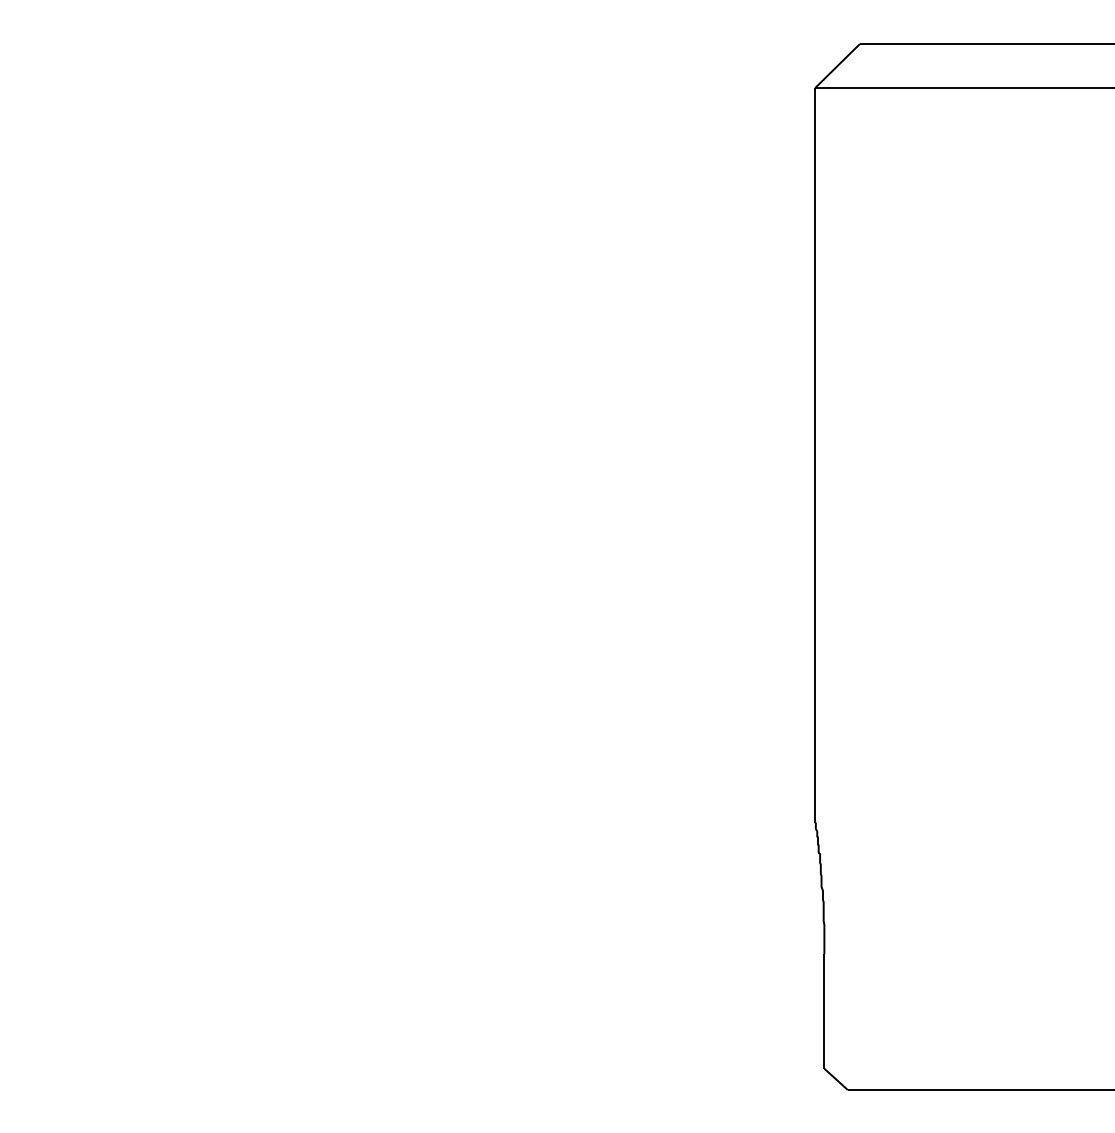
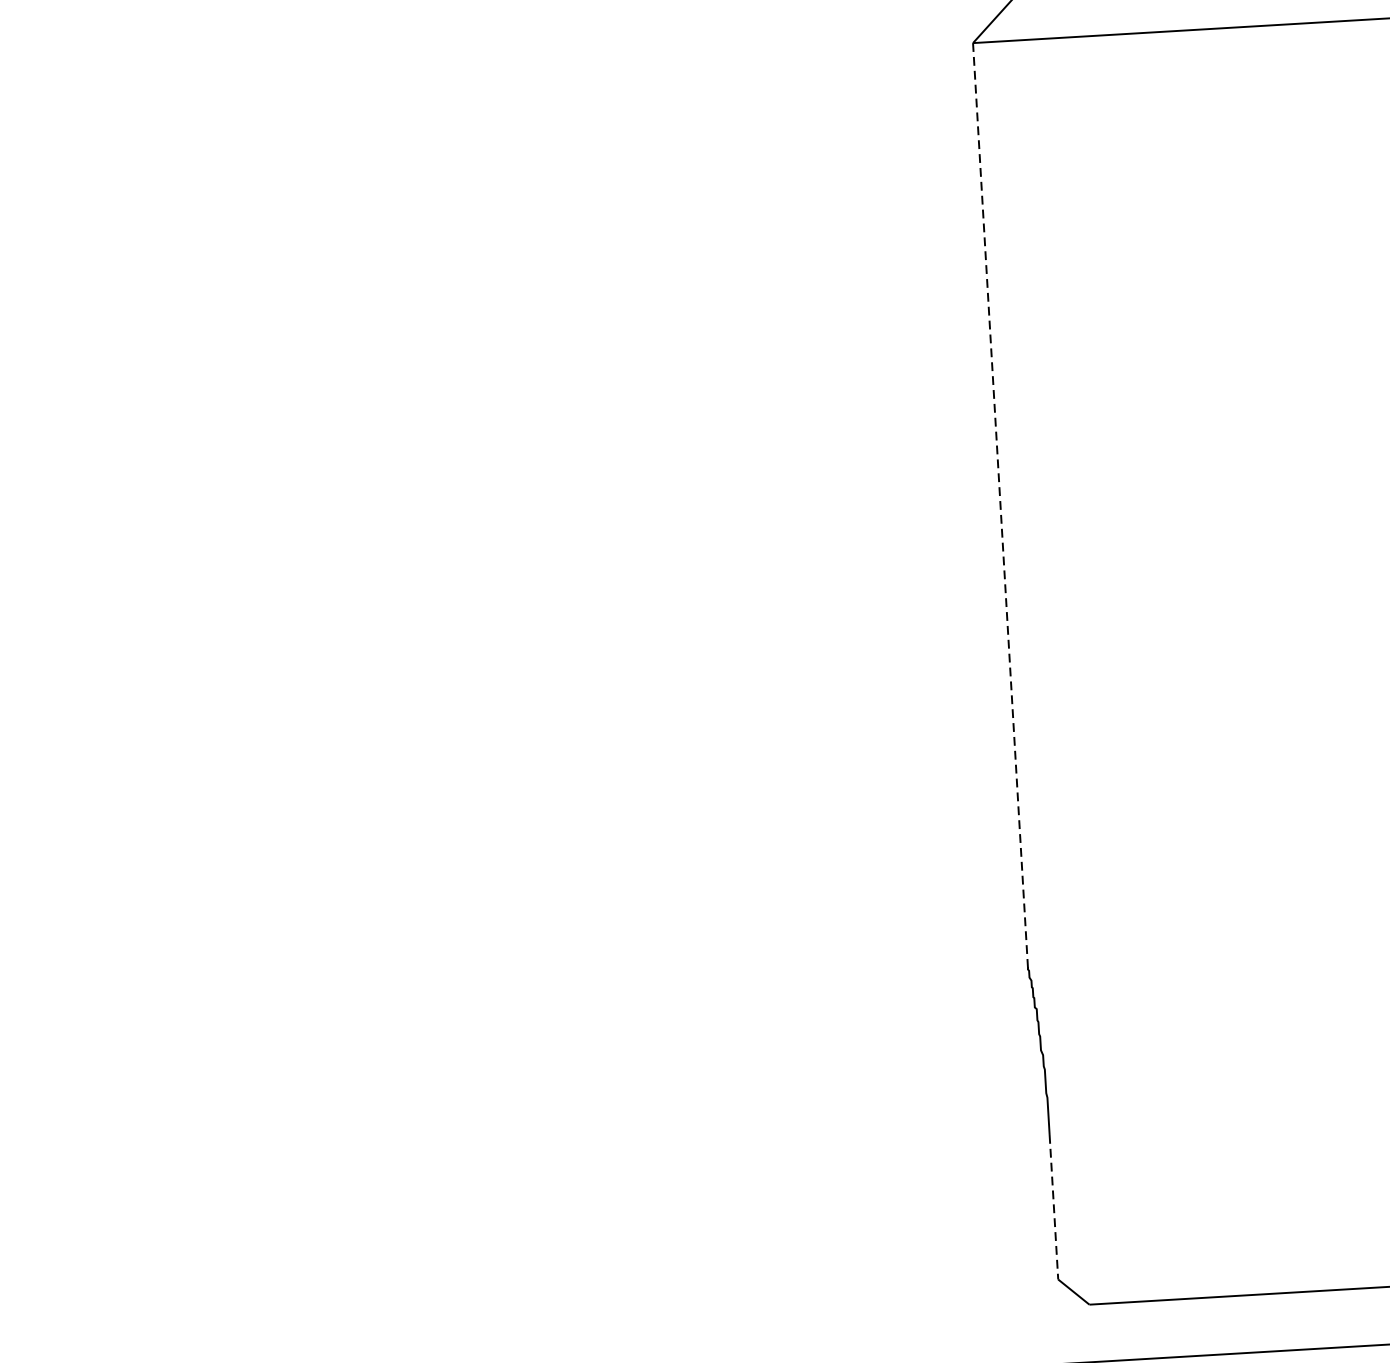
line: (815, 455) -> (1001, 506), solid -> dashed
line: (824, 1011) -> (1054, 1207), solid -> dashed

